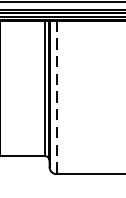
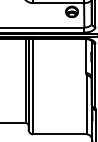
line: (57, 97) -> (33, 86), dashed -> solid

